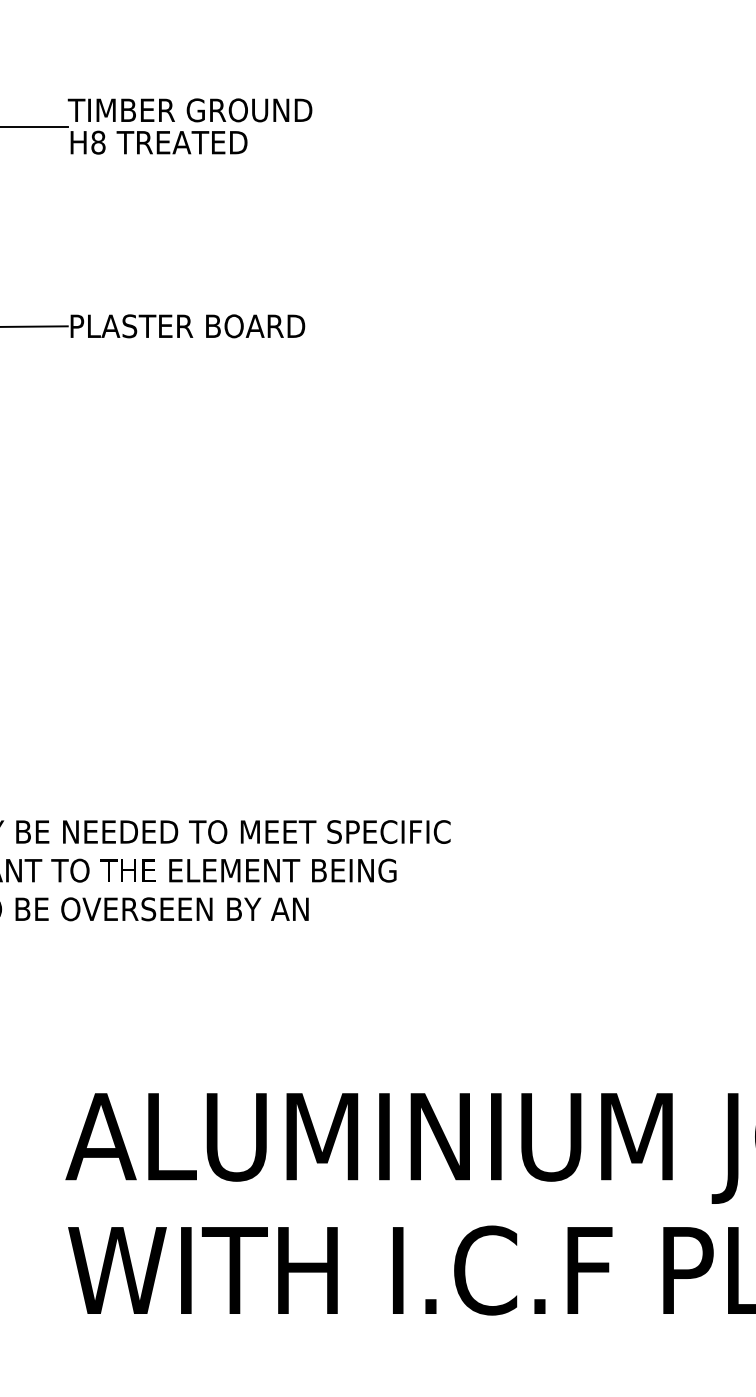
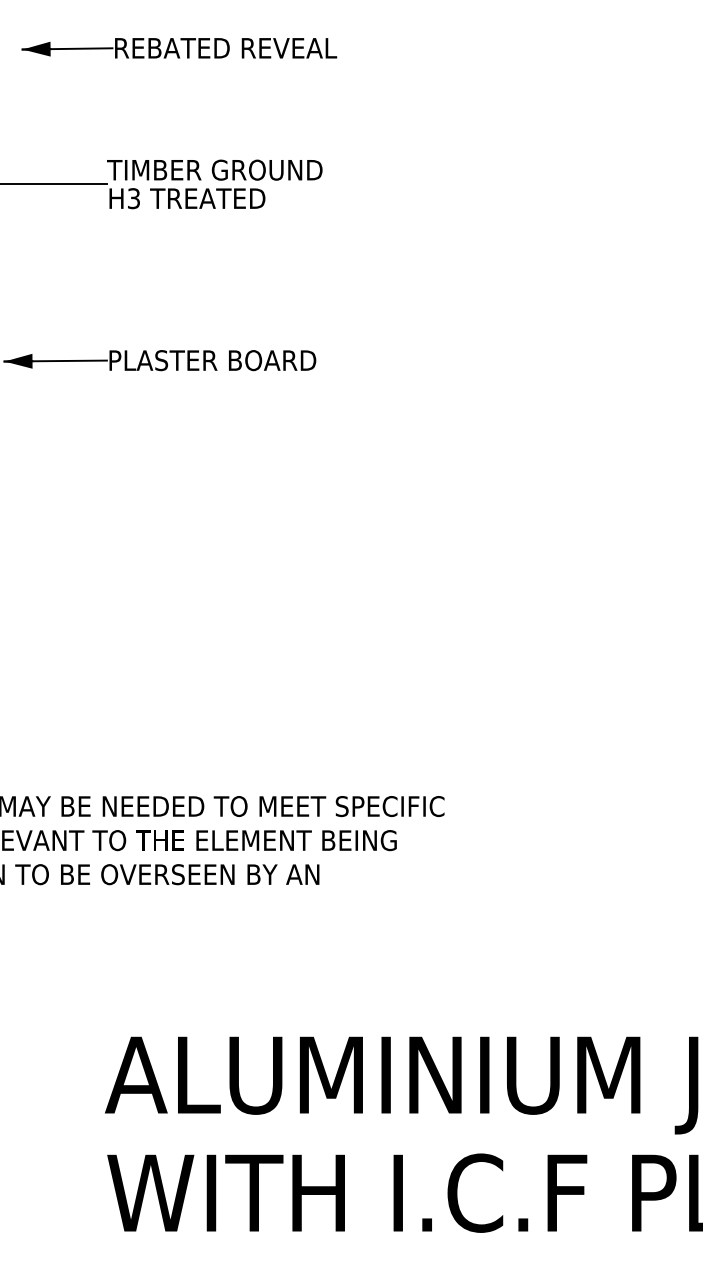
text: (97, 142) -> (133, 198), H8 -> H3

